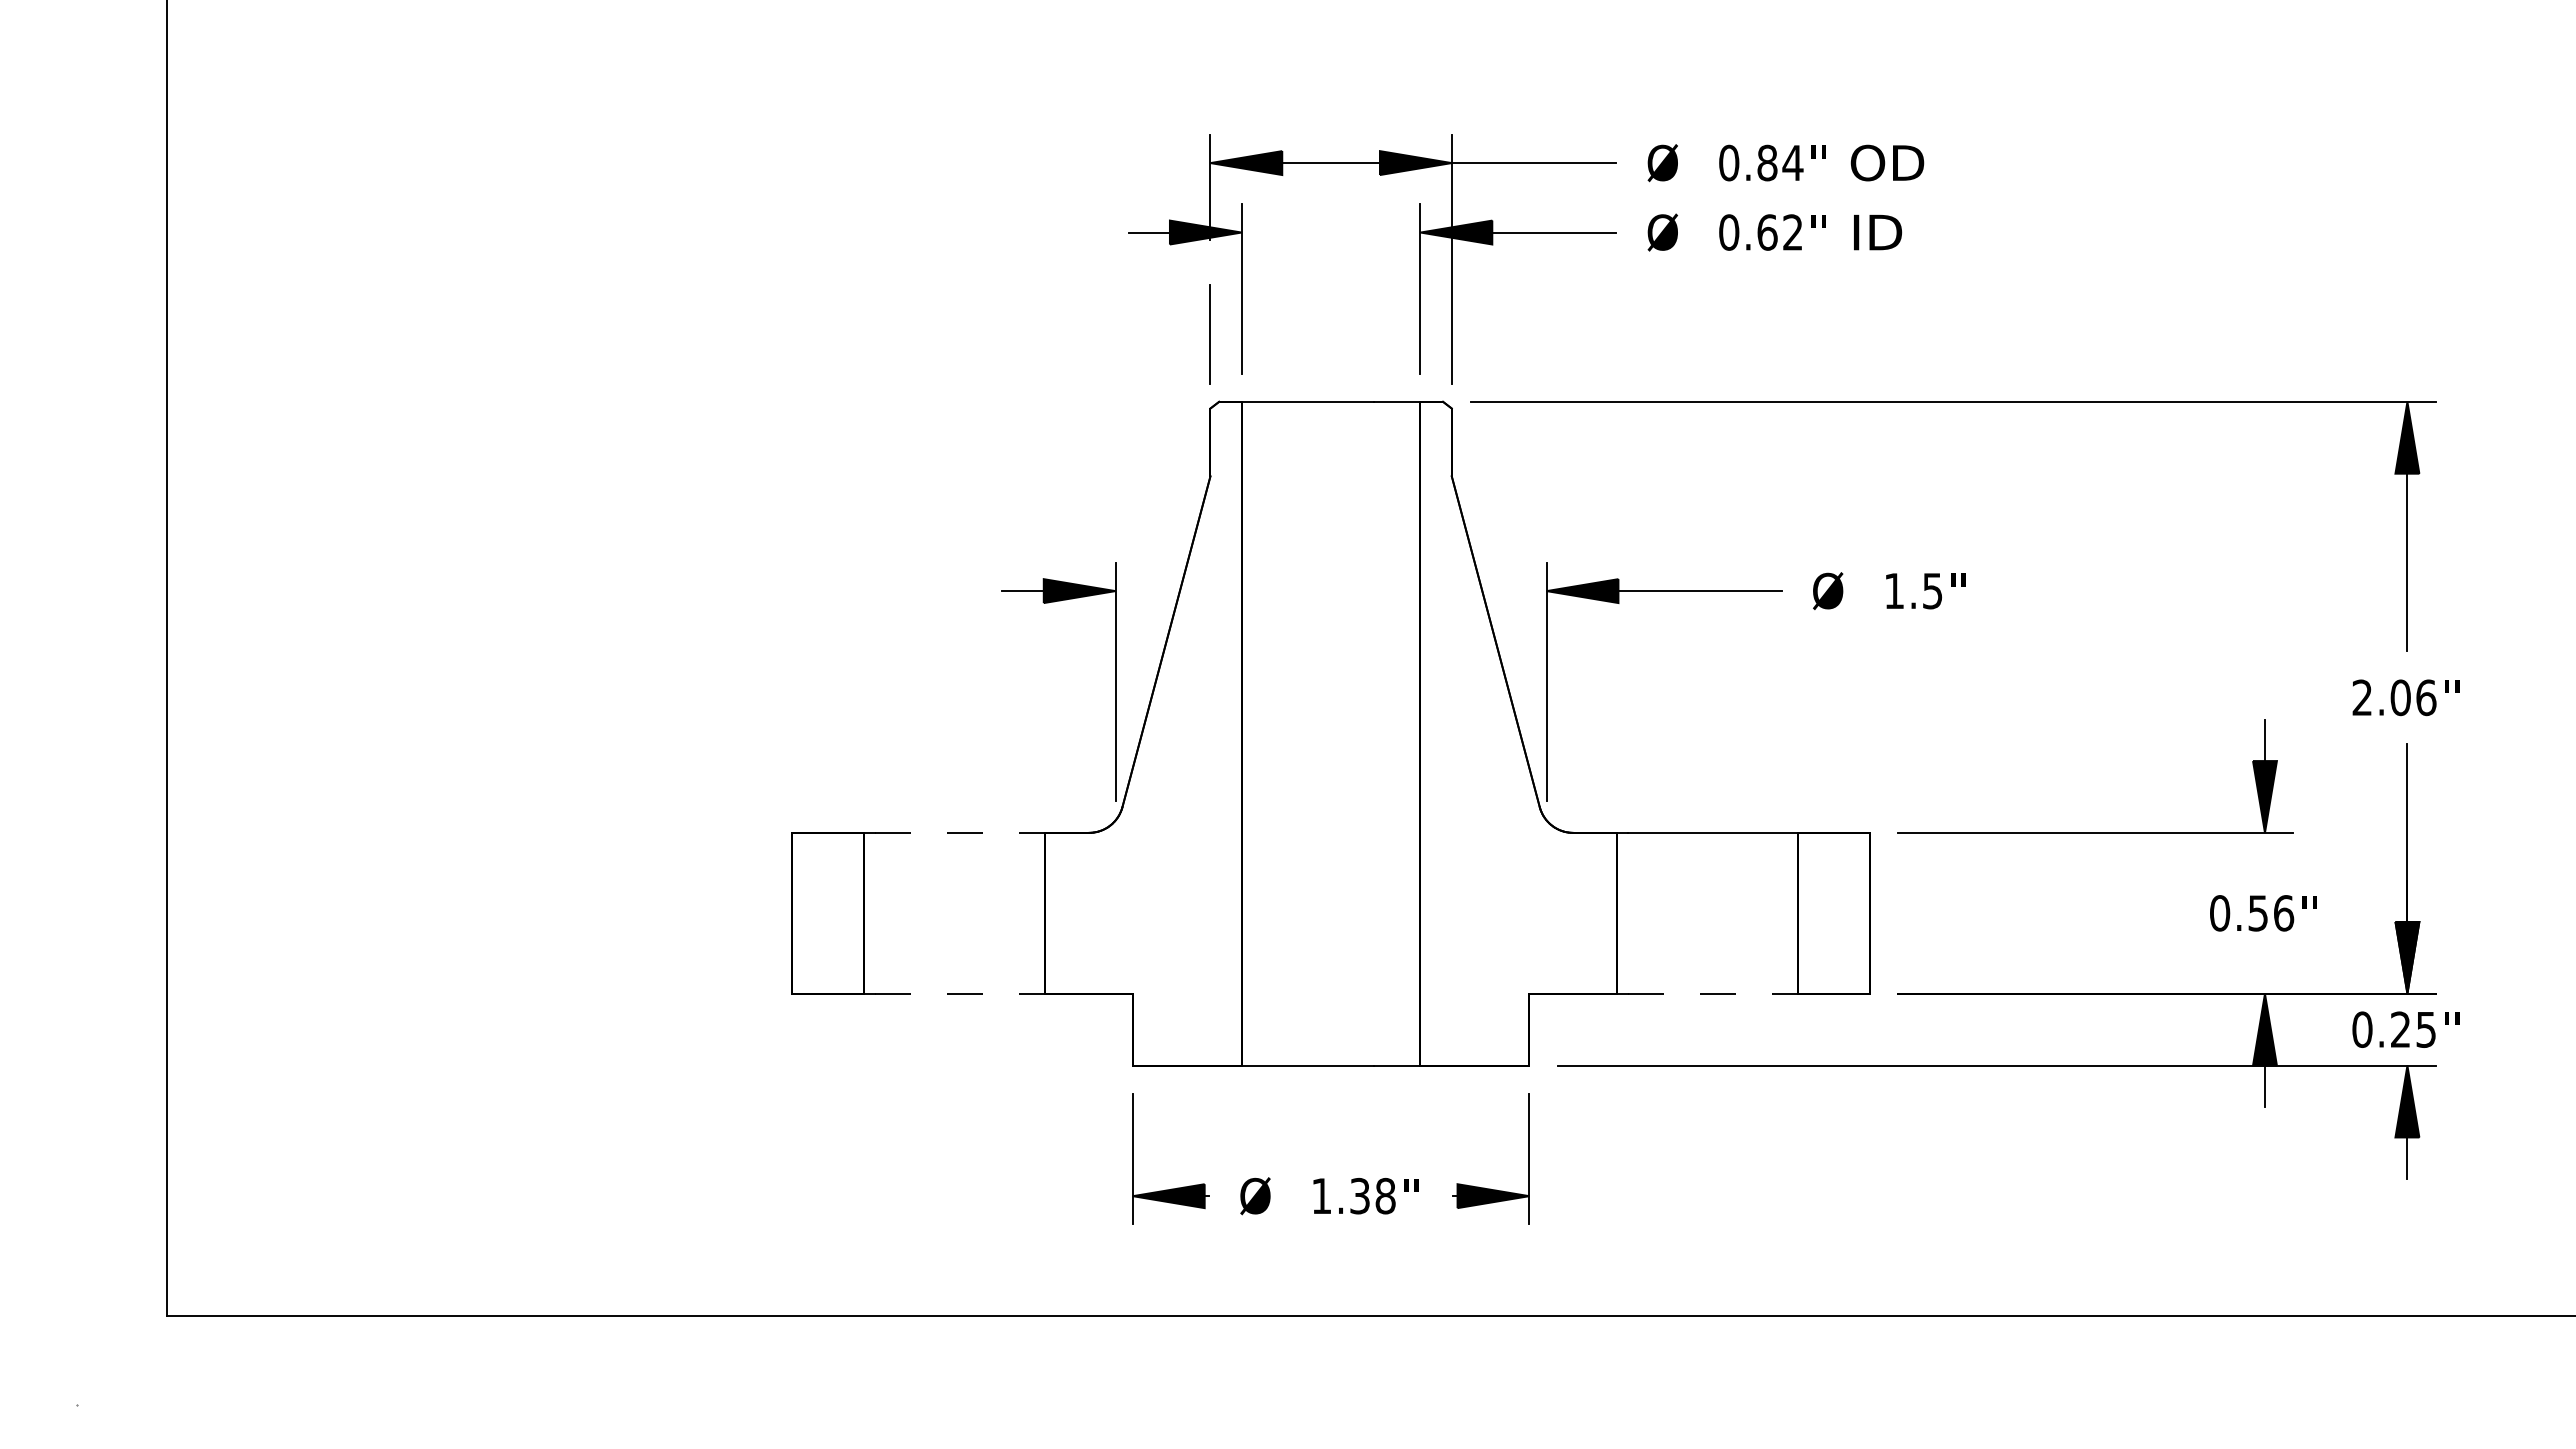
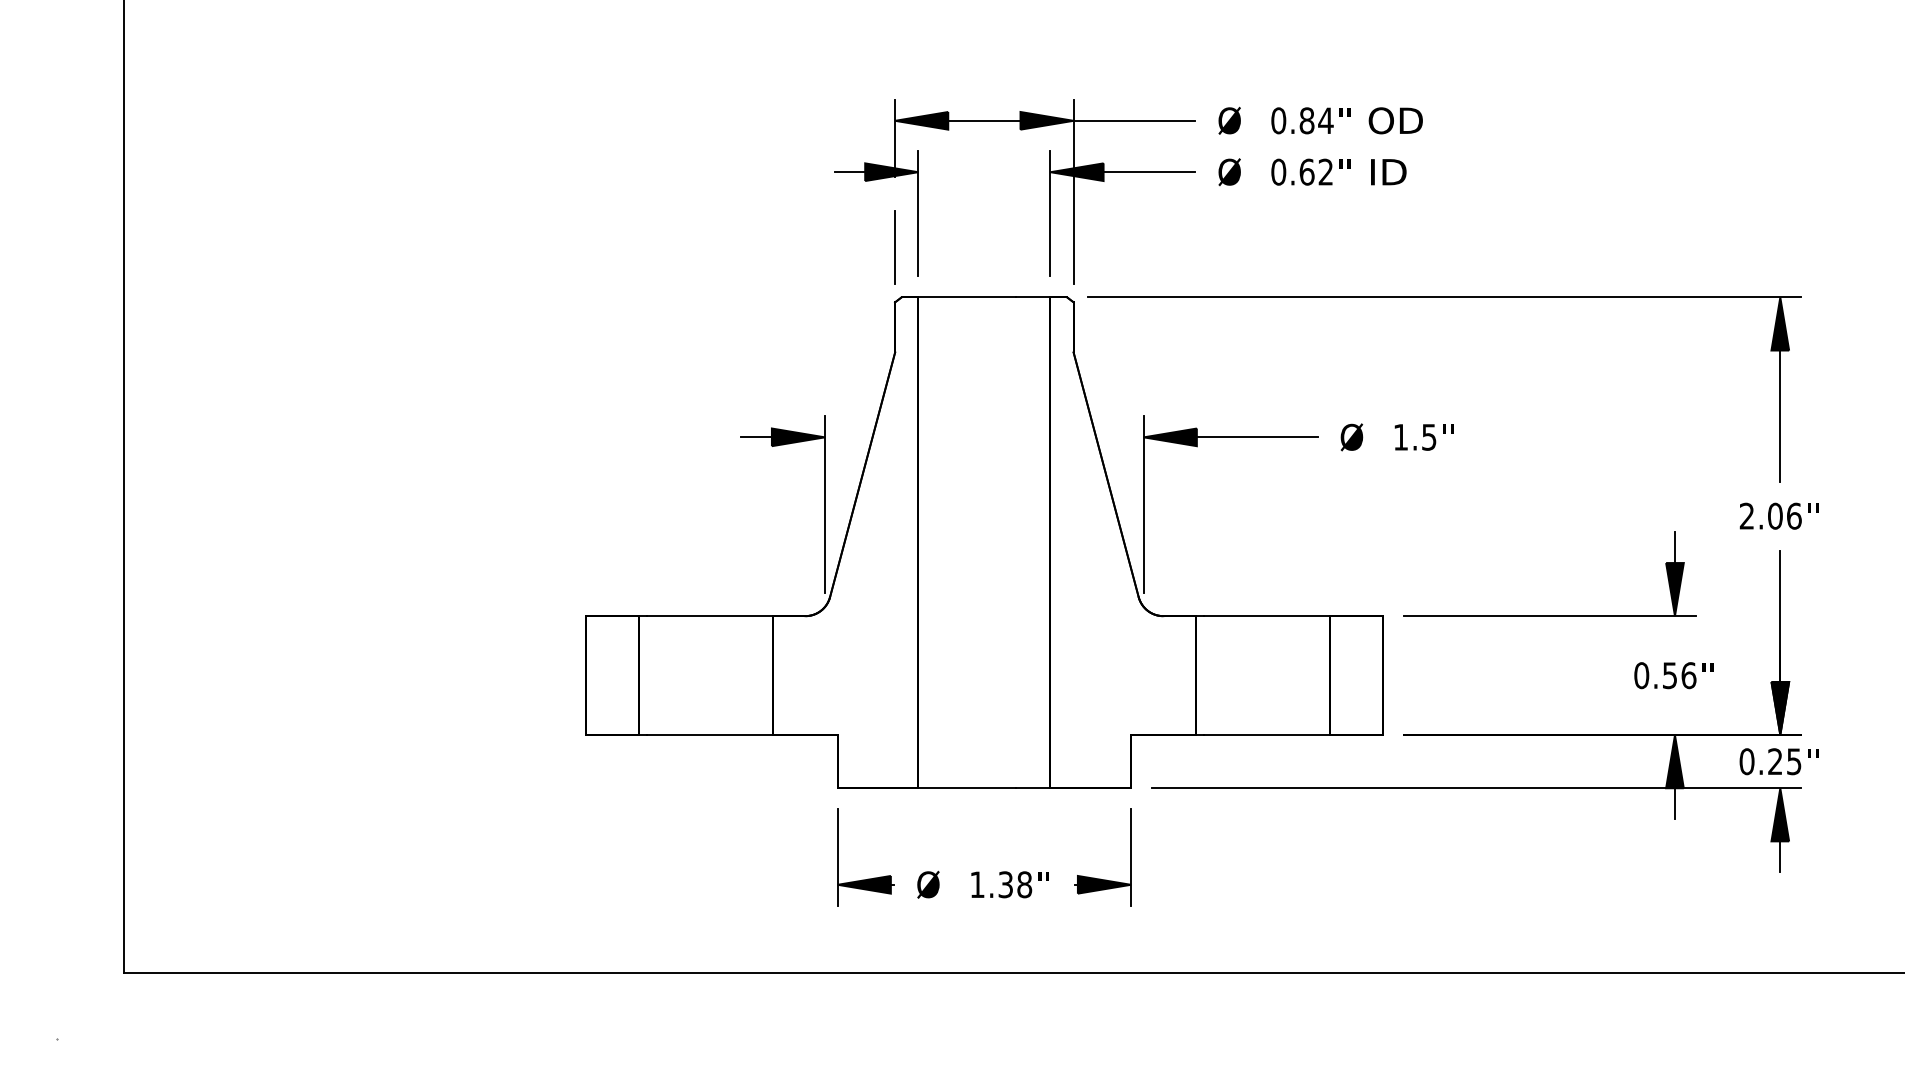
line: (960, 832) -> (710, 615), dashed -> solid
line: (960, 993) -> (710, 734), dashed -> solid
line: (1713, 993) -> (1267, 734), dashed -> solid

